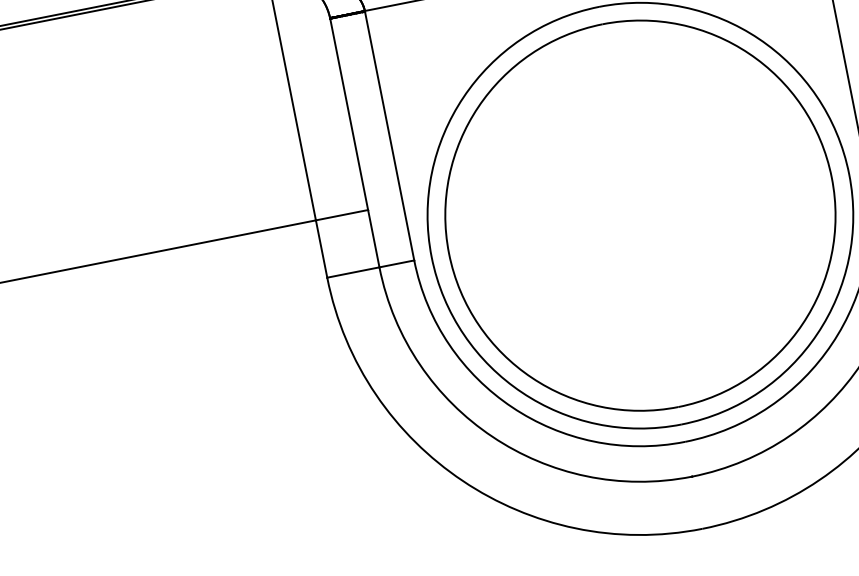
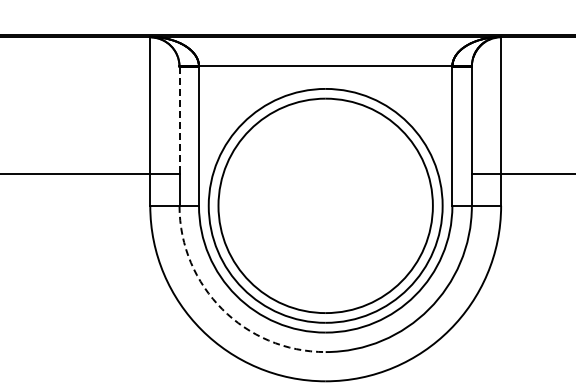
line: (349, 114) -> (179, 120), solid -> dashed
arc: (492, 437) -> (222, 309), solid -> dashed

